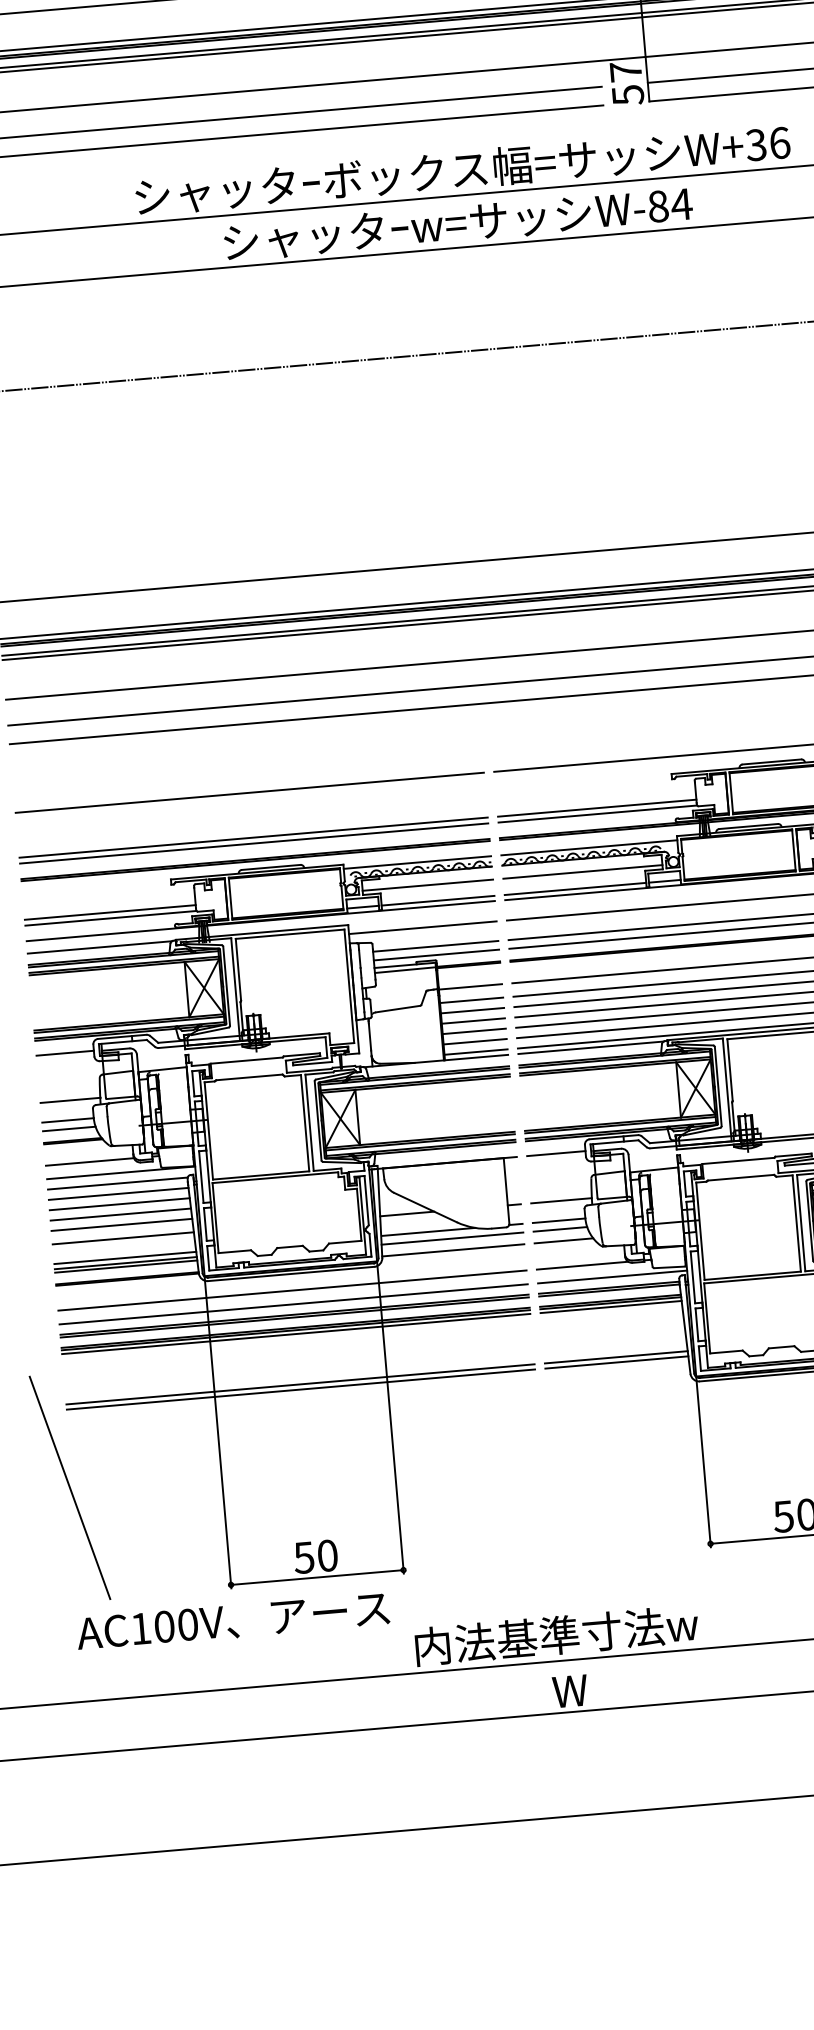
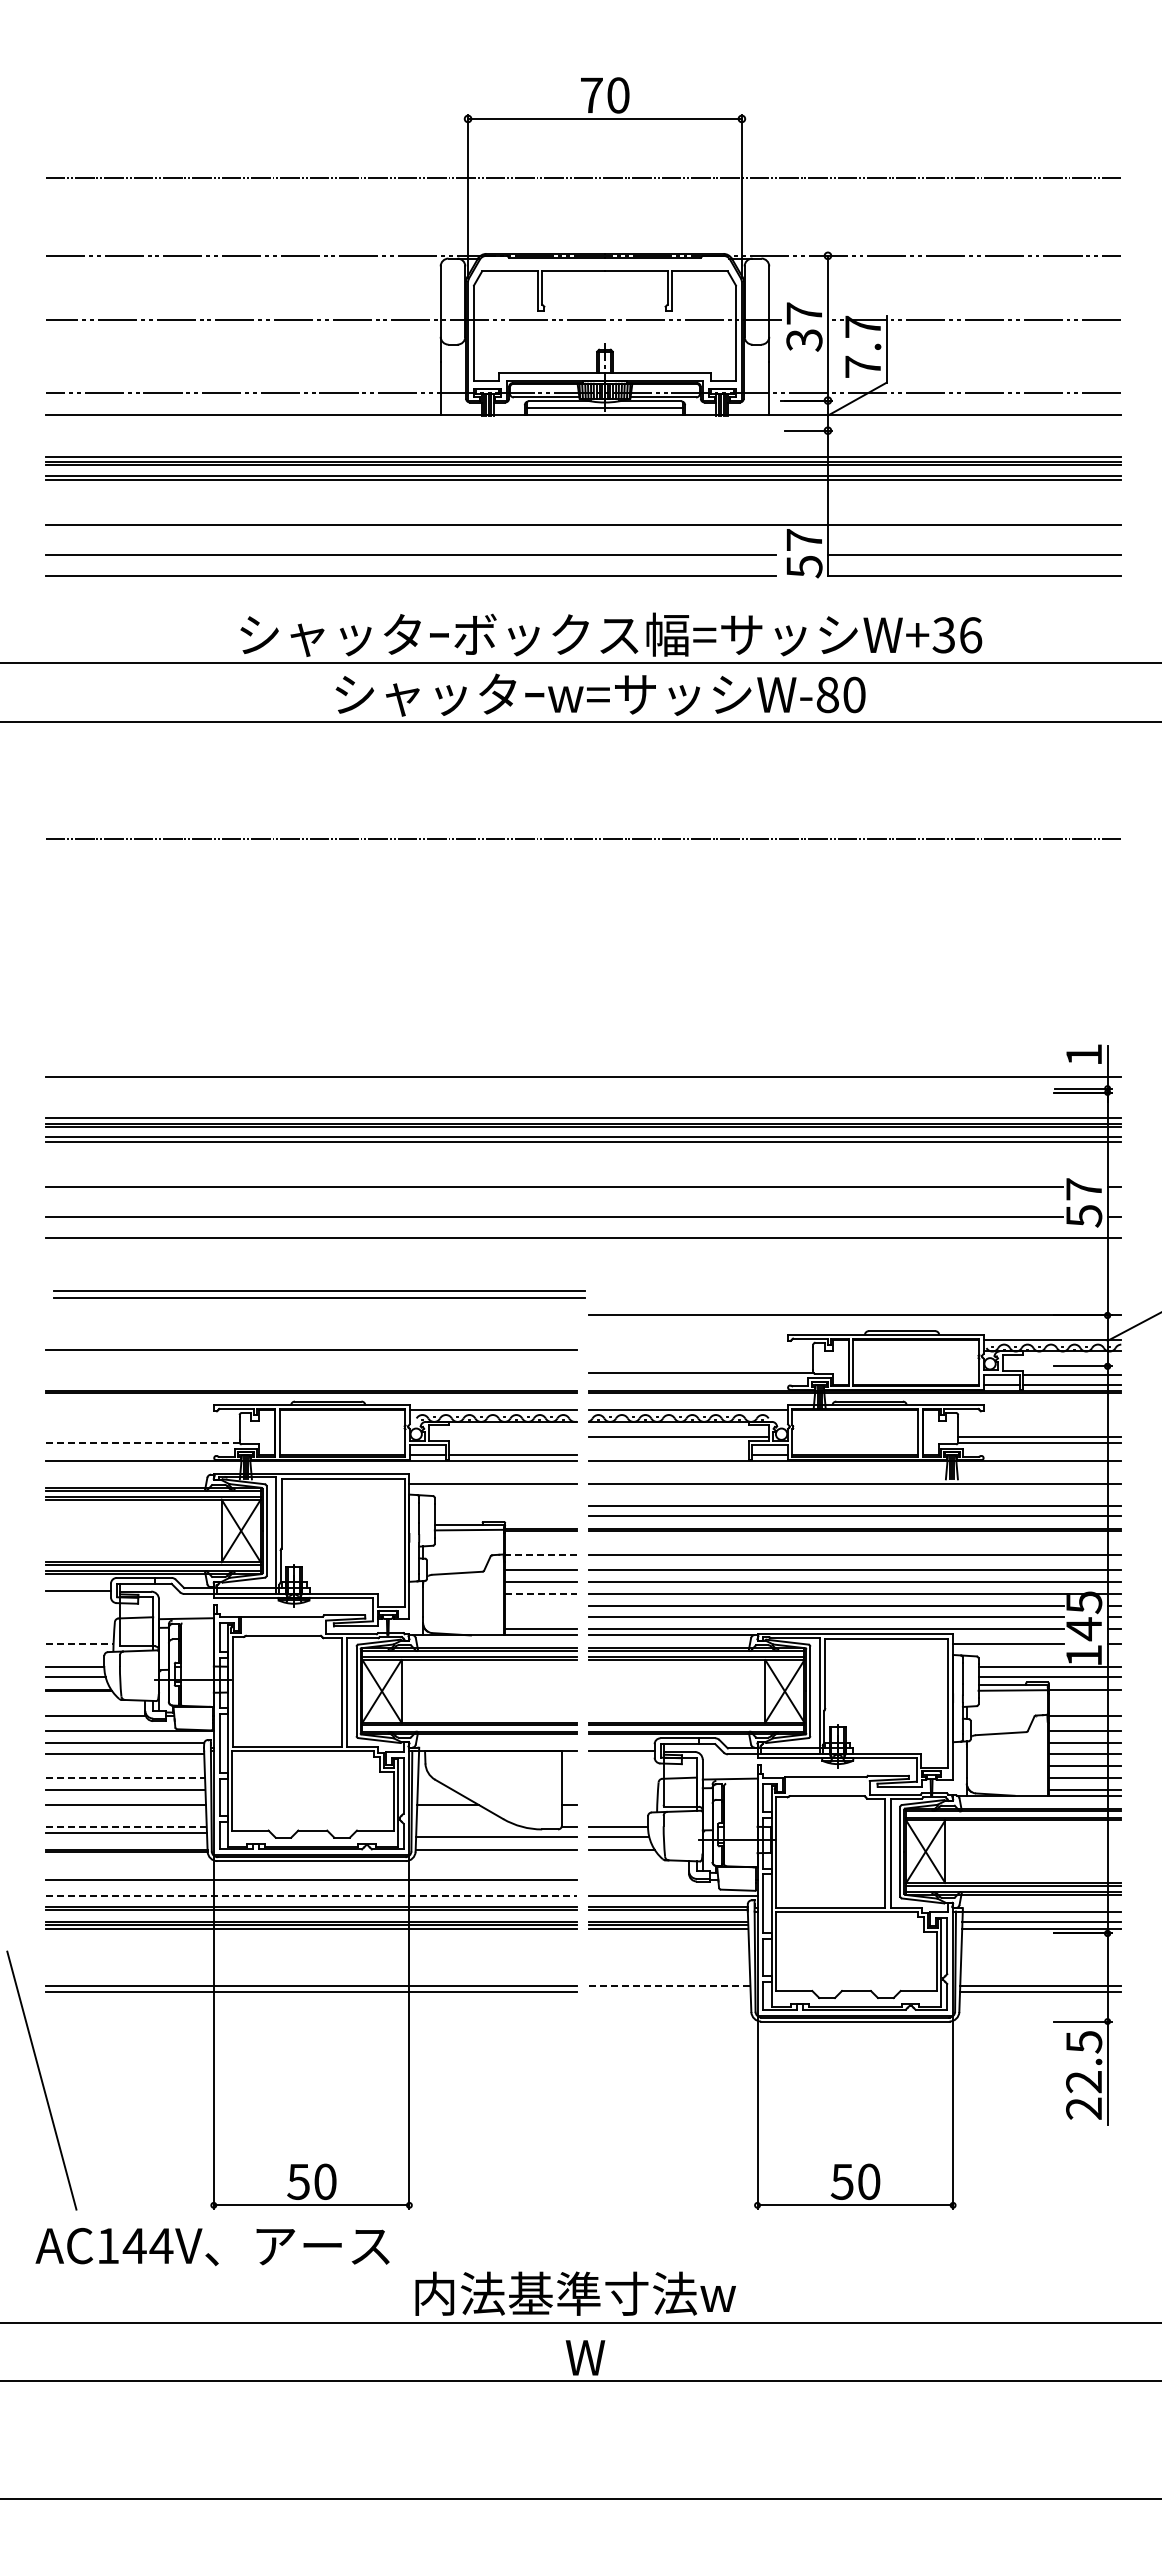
text: (681, 204) -> (854, 694), W-84 -> W-80
line: (249, 791) -> (311, 1349), moved
line: (596, 808) -> (700, 1366), removed
part: (254, 840) -> (319, 1294), moved
line: (427, 885) -> (502, 1436), removed
line: (575, 889) -> (668, 1455), removed
line: (110, 912) -> (142, 1436), removed
line: (110, 918) -> (142, 1443), solid -> dashed
line: (435, 946) -> (505, 1506), removed
line: (99, 947) -> (127, 1475), removed
line: (436, 955) -> (505, 1516), removed
line: (470, 987) -> (541, 1555), solid -> dashed
line: (473, 1020) -> (541, 1593), solid -> dashed
line: (473, 1031) -> (540, 1605), removed
line: (474, 1041) -> (540, 1617), removed
line: (71, 1100) -> (80, 1644), solid -> dashed
line: (561, 1200) -> (622, 1804), removed
line: (119, 1204) -> (124, 1766), removed
line: (120, 1214) -> (125, 1777), solid -> dashed
line: (428, 1232) -> (470, 1827), removed
line: (125, 1258) -> (126, 1827), solid -> dashed
line: (582, 1265) -> (640, 1879), removed
line: (126, 1266) -> (126, 1836), removed
line: (293, 1304) -> (311, 1895), solid -> dashed
line: (616, 1357) -> (669, 1986), solid -> dashed
line: (616, 1362) -> (669, 1992), removed
text: (175, 1625) -> (147, 2245), AC100V -> AC144V

